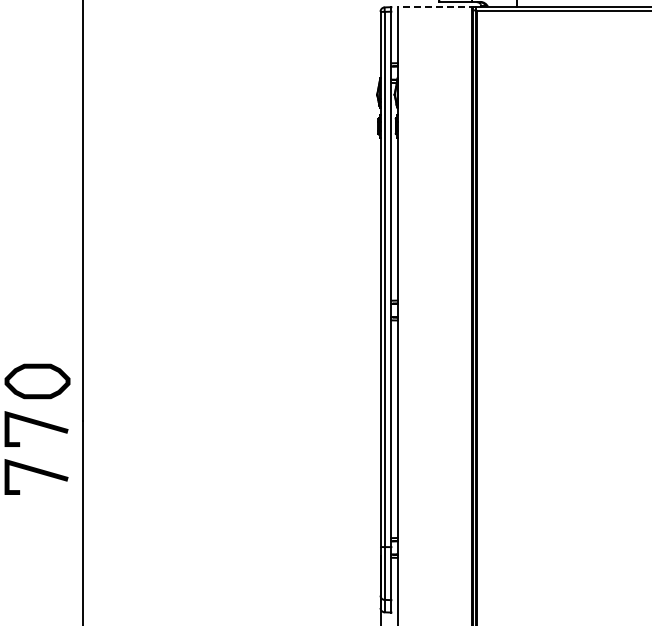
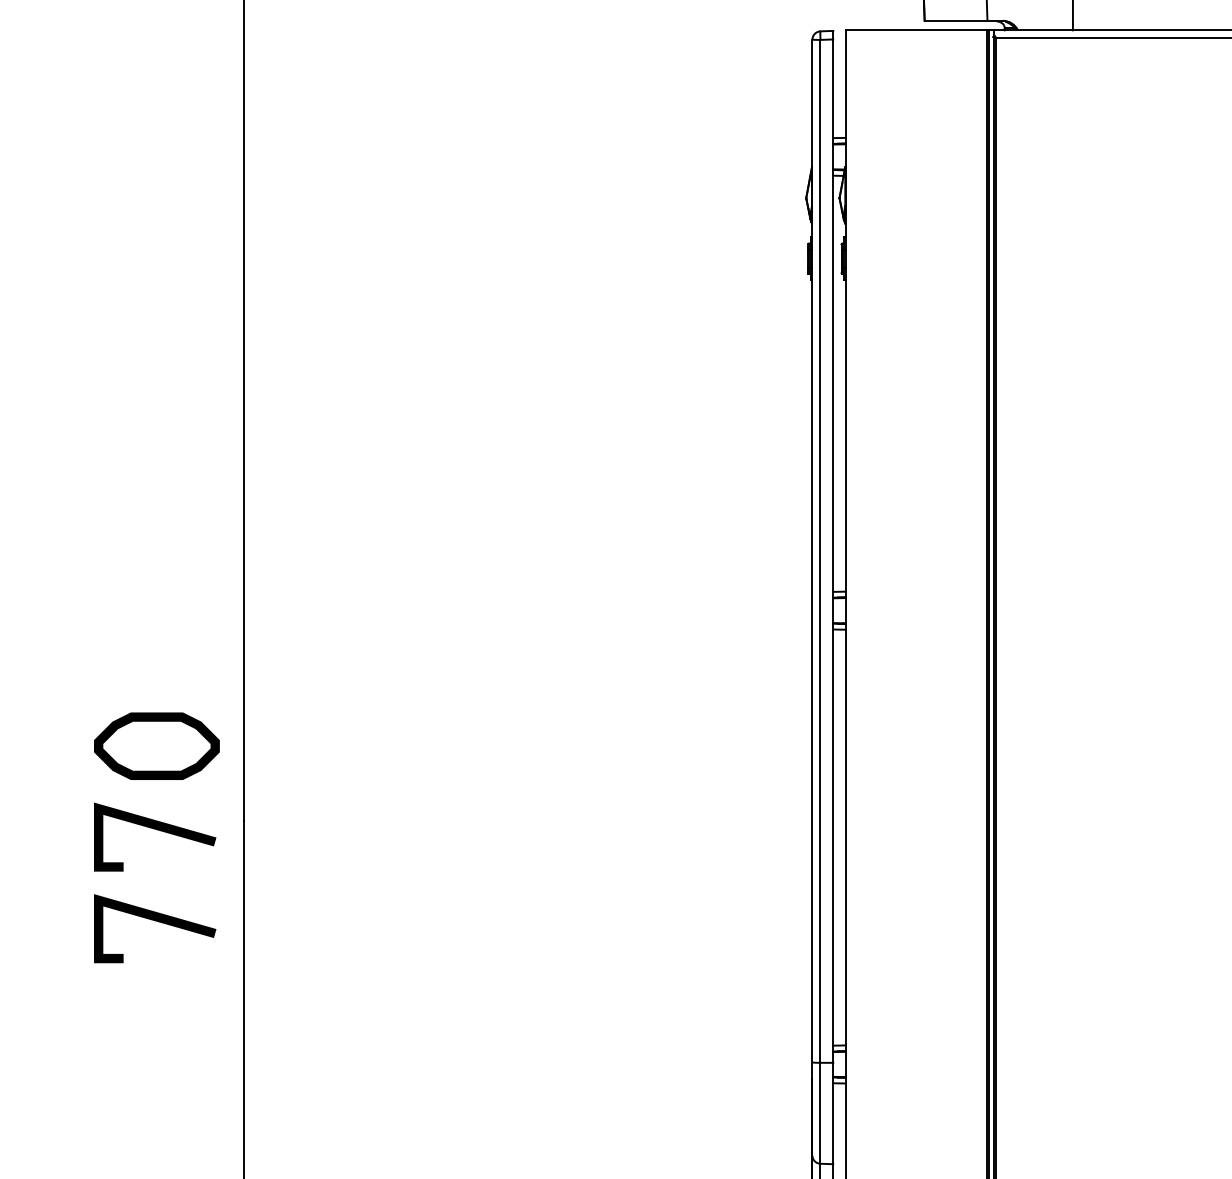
line: (436, 6) -> (919, 29), dashed -> solid

